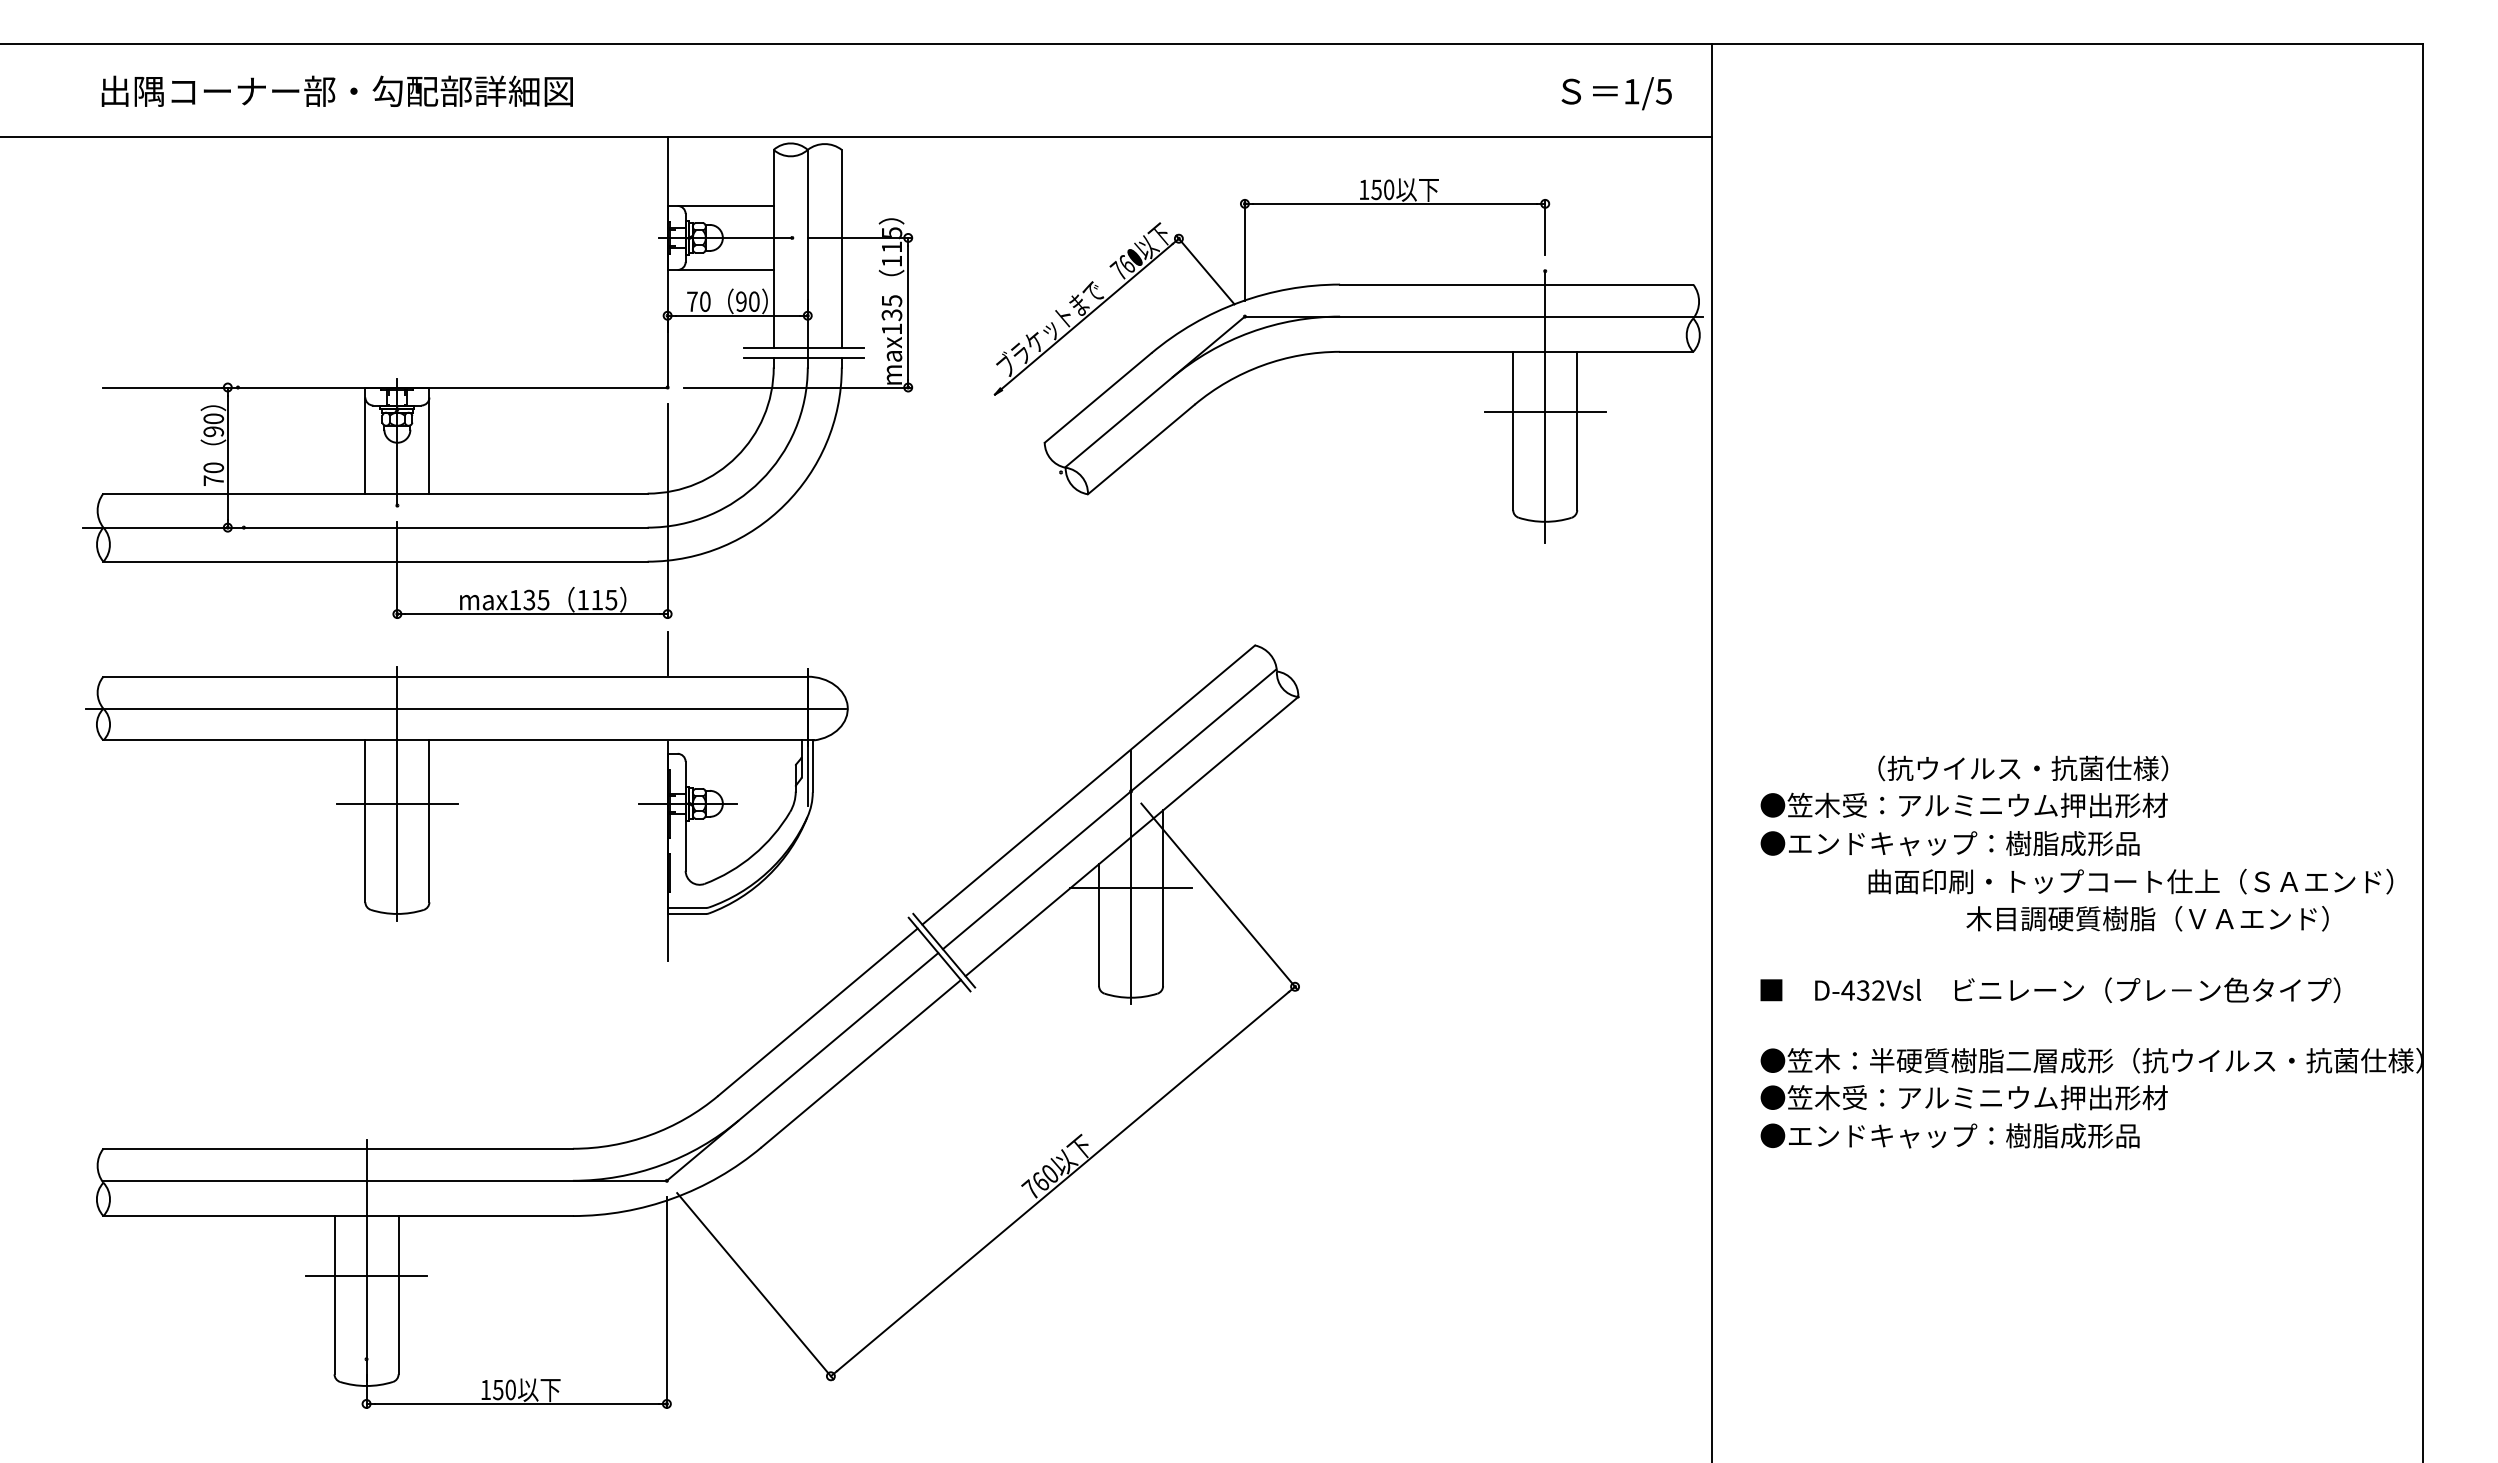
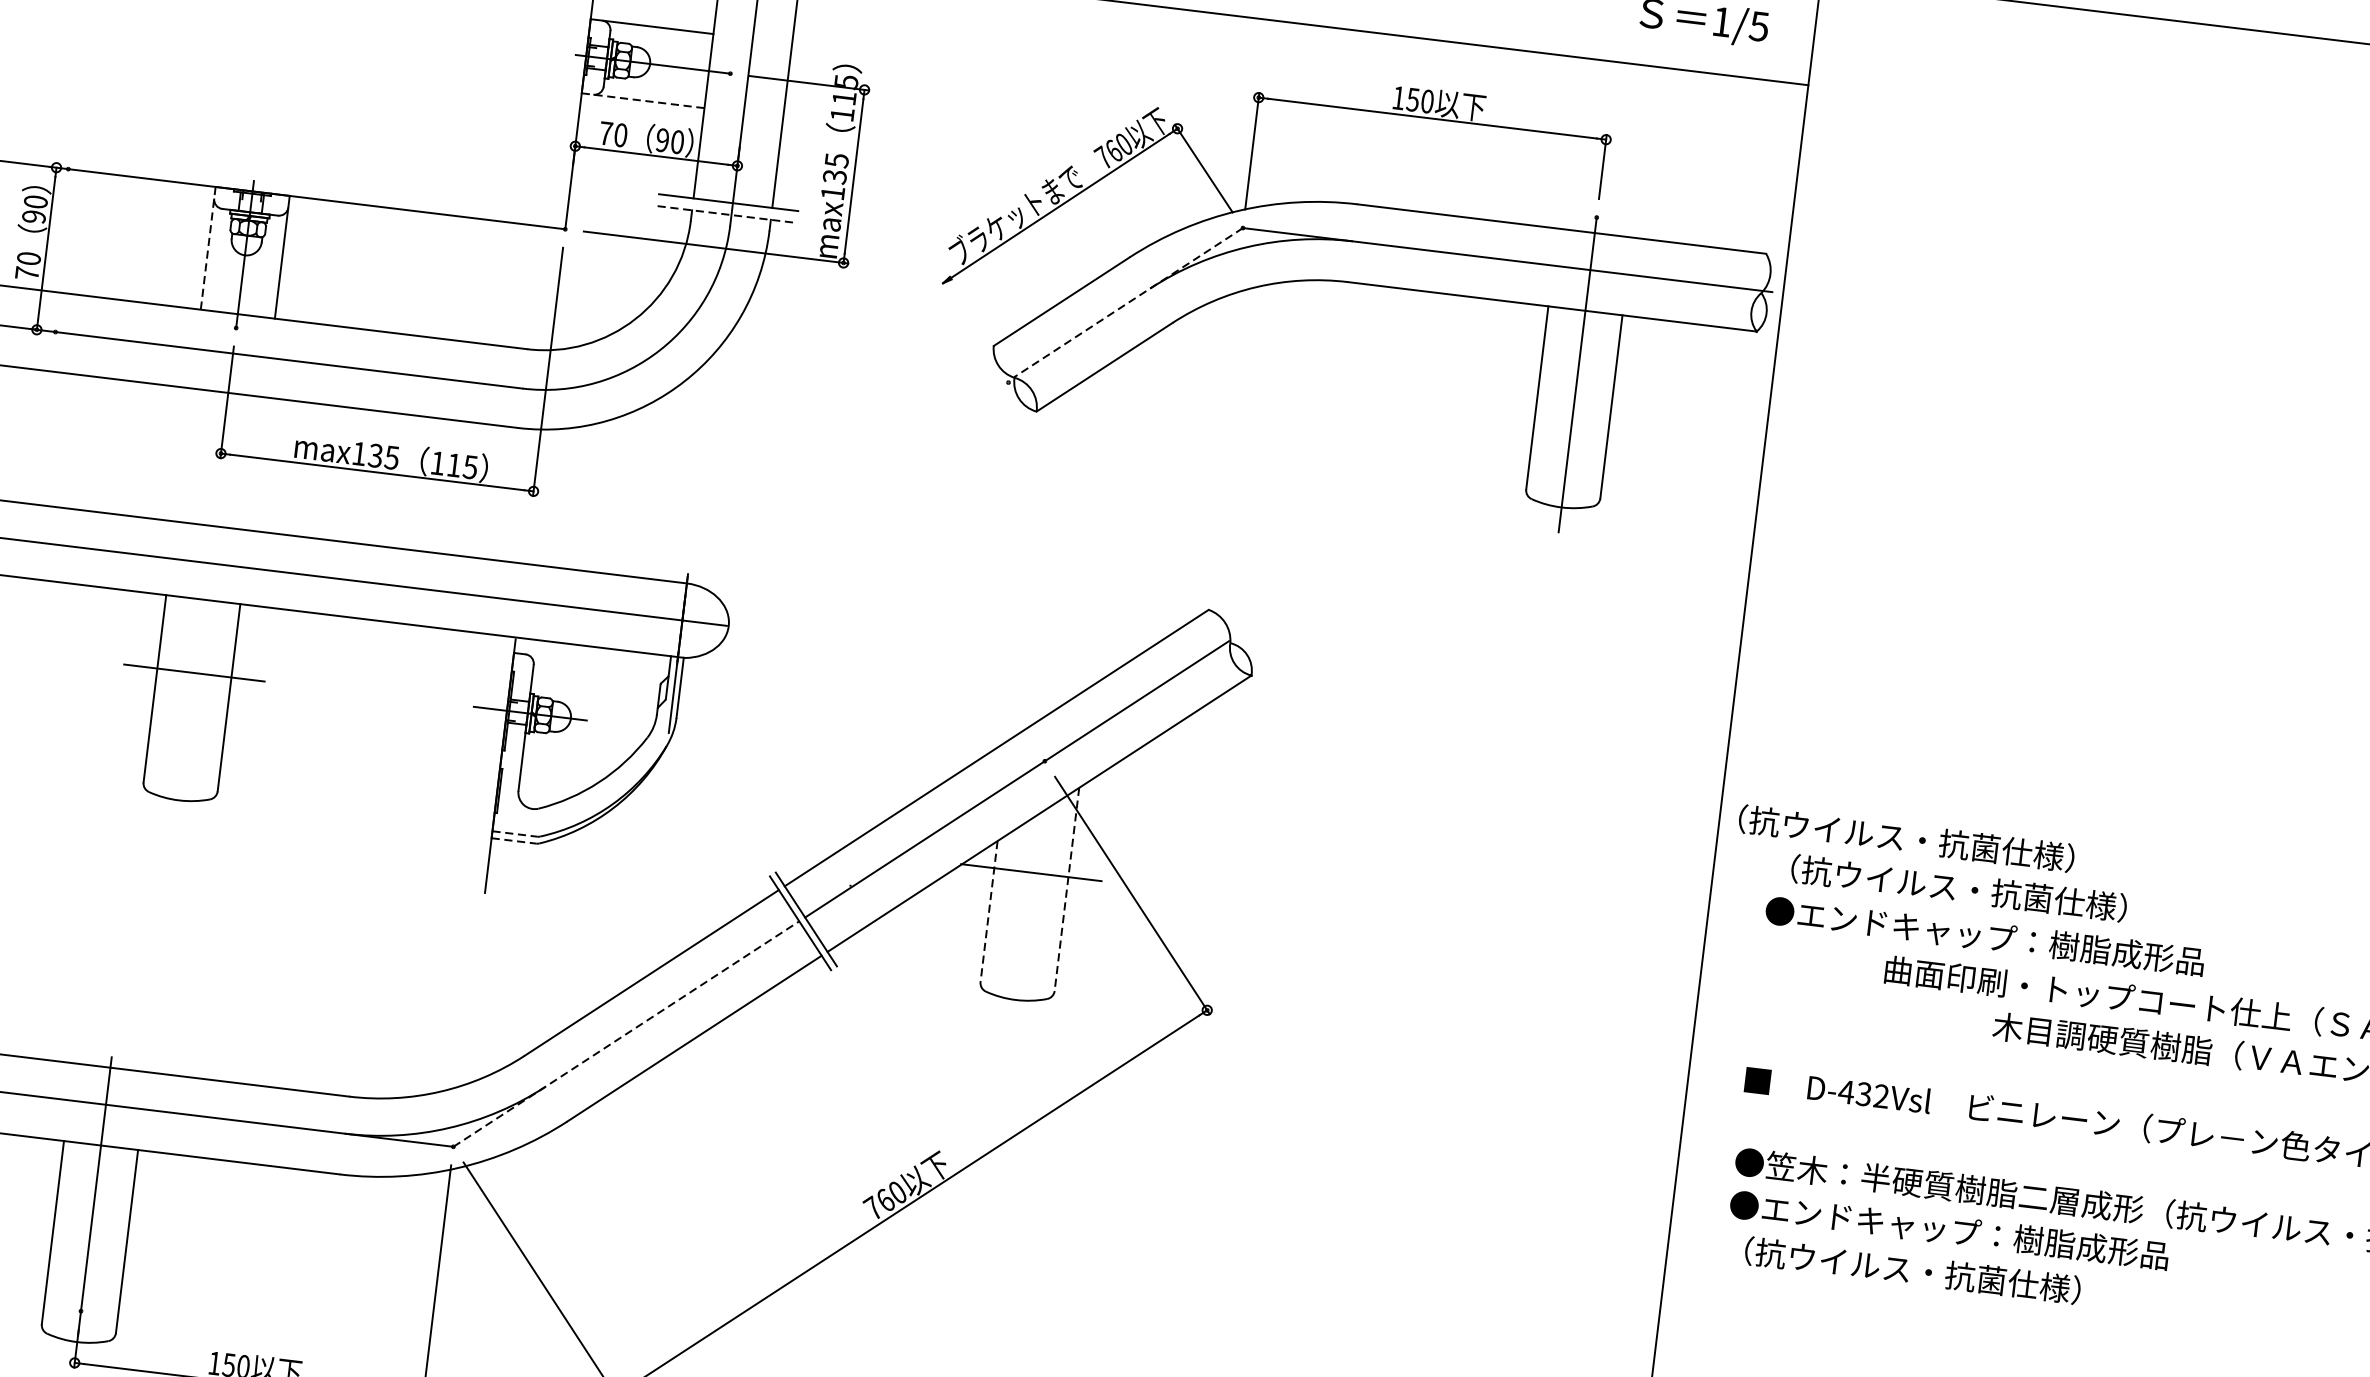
line: (721, 269) -> (644, 100), solid -> dashed
line: (804, 358) -> (727, 214), solid -> dashed
line: (1154, 392) -> (1127, 303), solid -> dashed
line: (1544, 411) -> (1576, 379), removed
line: (365, 441) -> (208, 249), solid -> dashed
line: (667, 653) -> (527, 536), removed
text: (2023, 768) -> (1906, 838), moved
line: (397, 793) -> (195, 661), removed
text: (1963, 805) -> (2005, 894), ●笠木受：アルミニウム押出形材 -> （抗ウイルス・抗菌仕様）
line: (1131, 877) -> (1033, 860), removed
line: (1163, 898) -> (1067, 889), solid -> dashed
line: (687, 907) -> (515, 833), solid -> dashed
line: (687, 913) -> (514, 840), solid -> dashed
line: (1099, 925) -> (989, 912), solid -> dashed
line: (803, 1066) -> (627, 1033), solid -> dashed
text: (1977, 1097) -> (1981, 1233), ●笠木受：アルミニウム押出形材 -> ●エンドキャップ：樹脂成形品
text: (1949, 1135) -> (1943, 1273), ●エンドキャップ：樹脂成形品 -> （抗ウイルス・抗菌仕様）
line: (366, 1275) -> (92, 1214), removed

